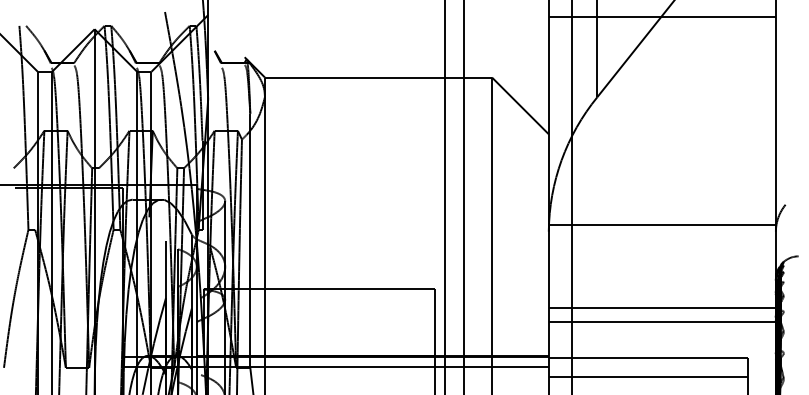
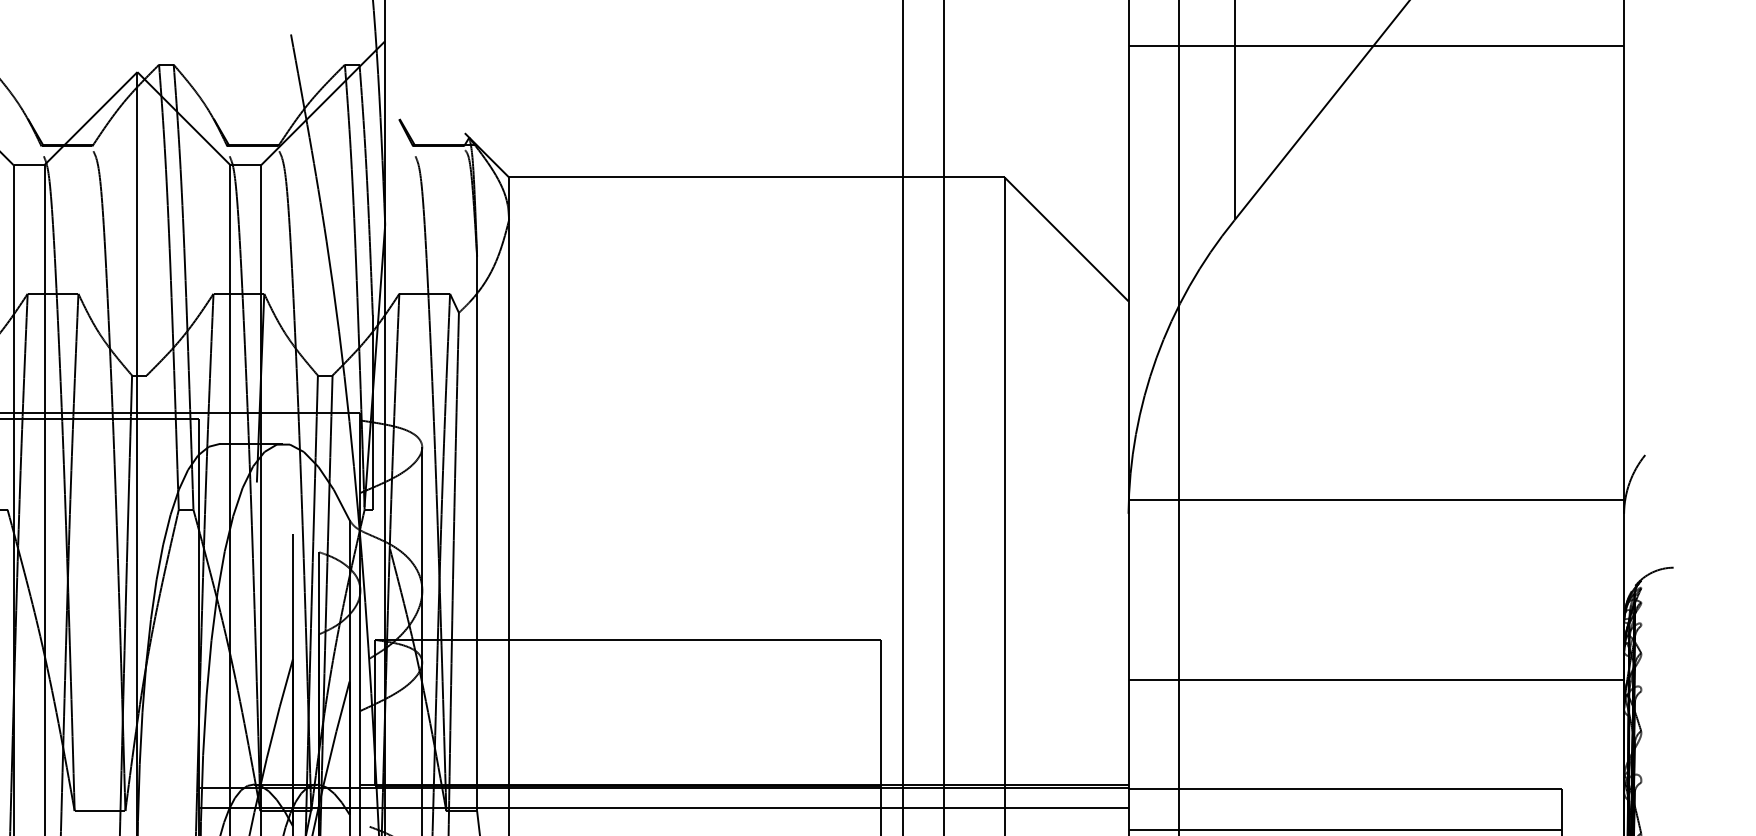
line: (661, 321) -> (1374, 709), removed

